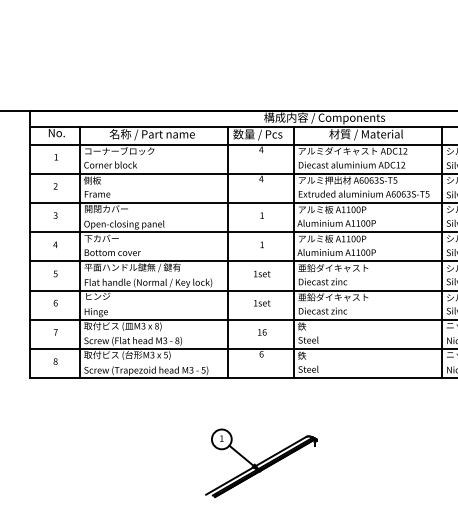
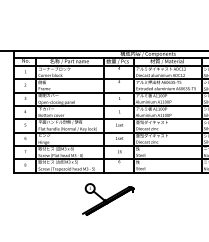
part: (261, 463) -> (108, 199), moved

